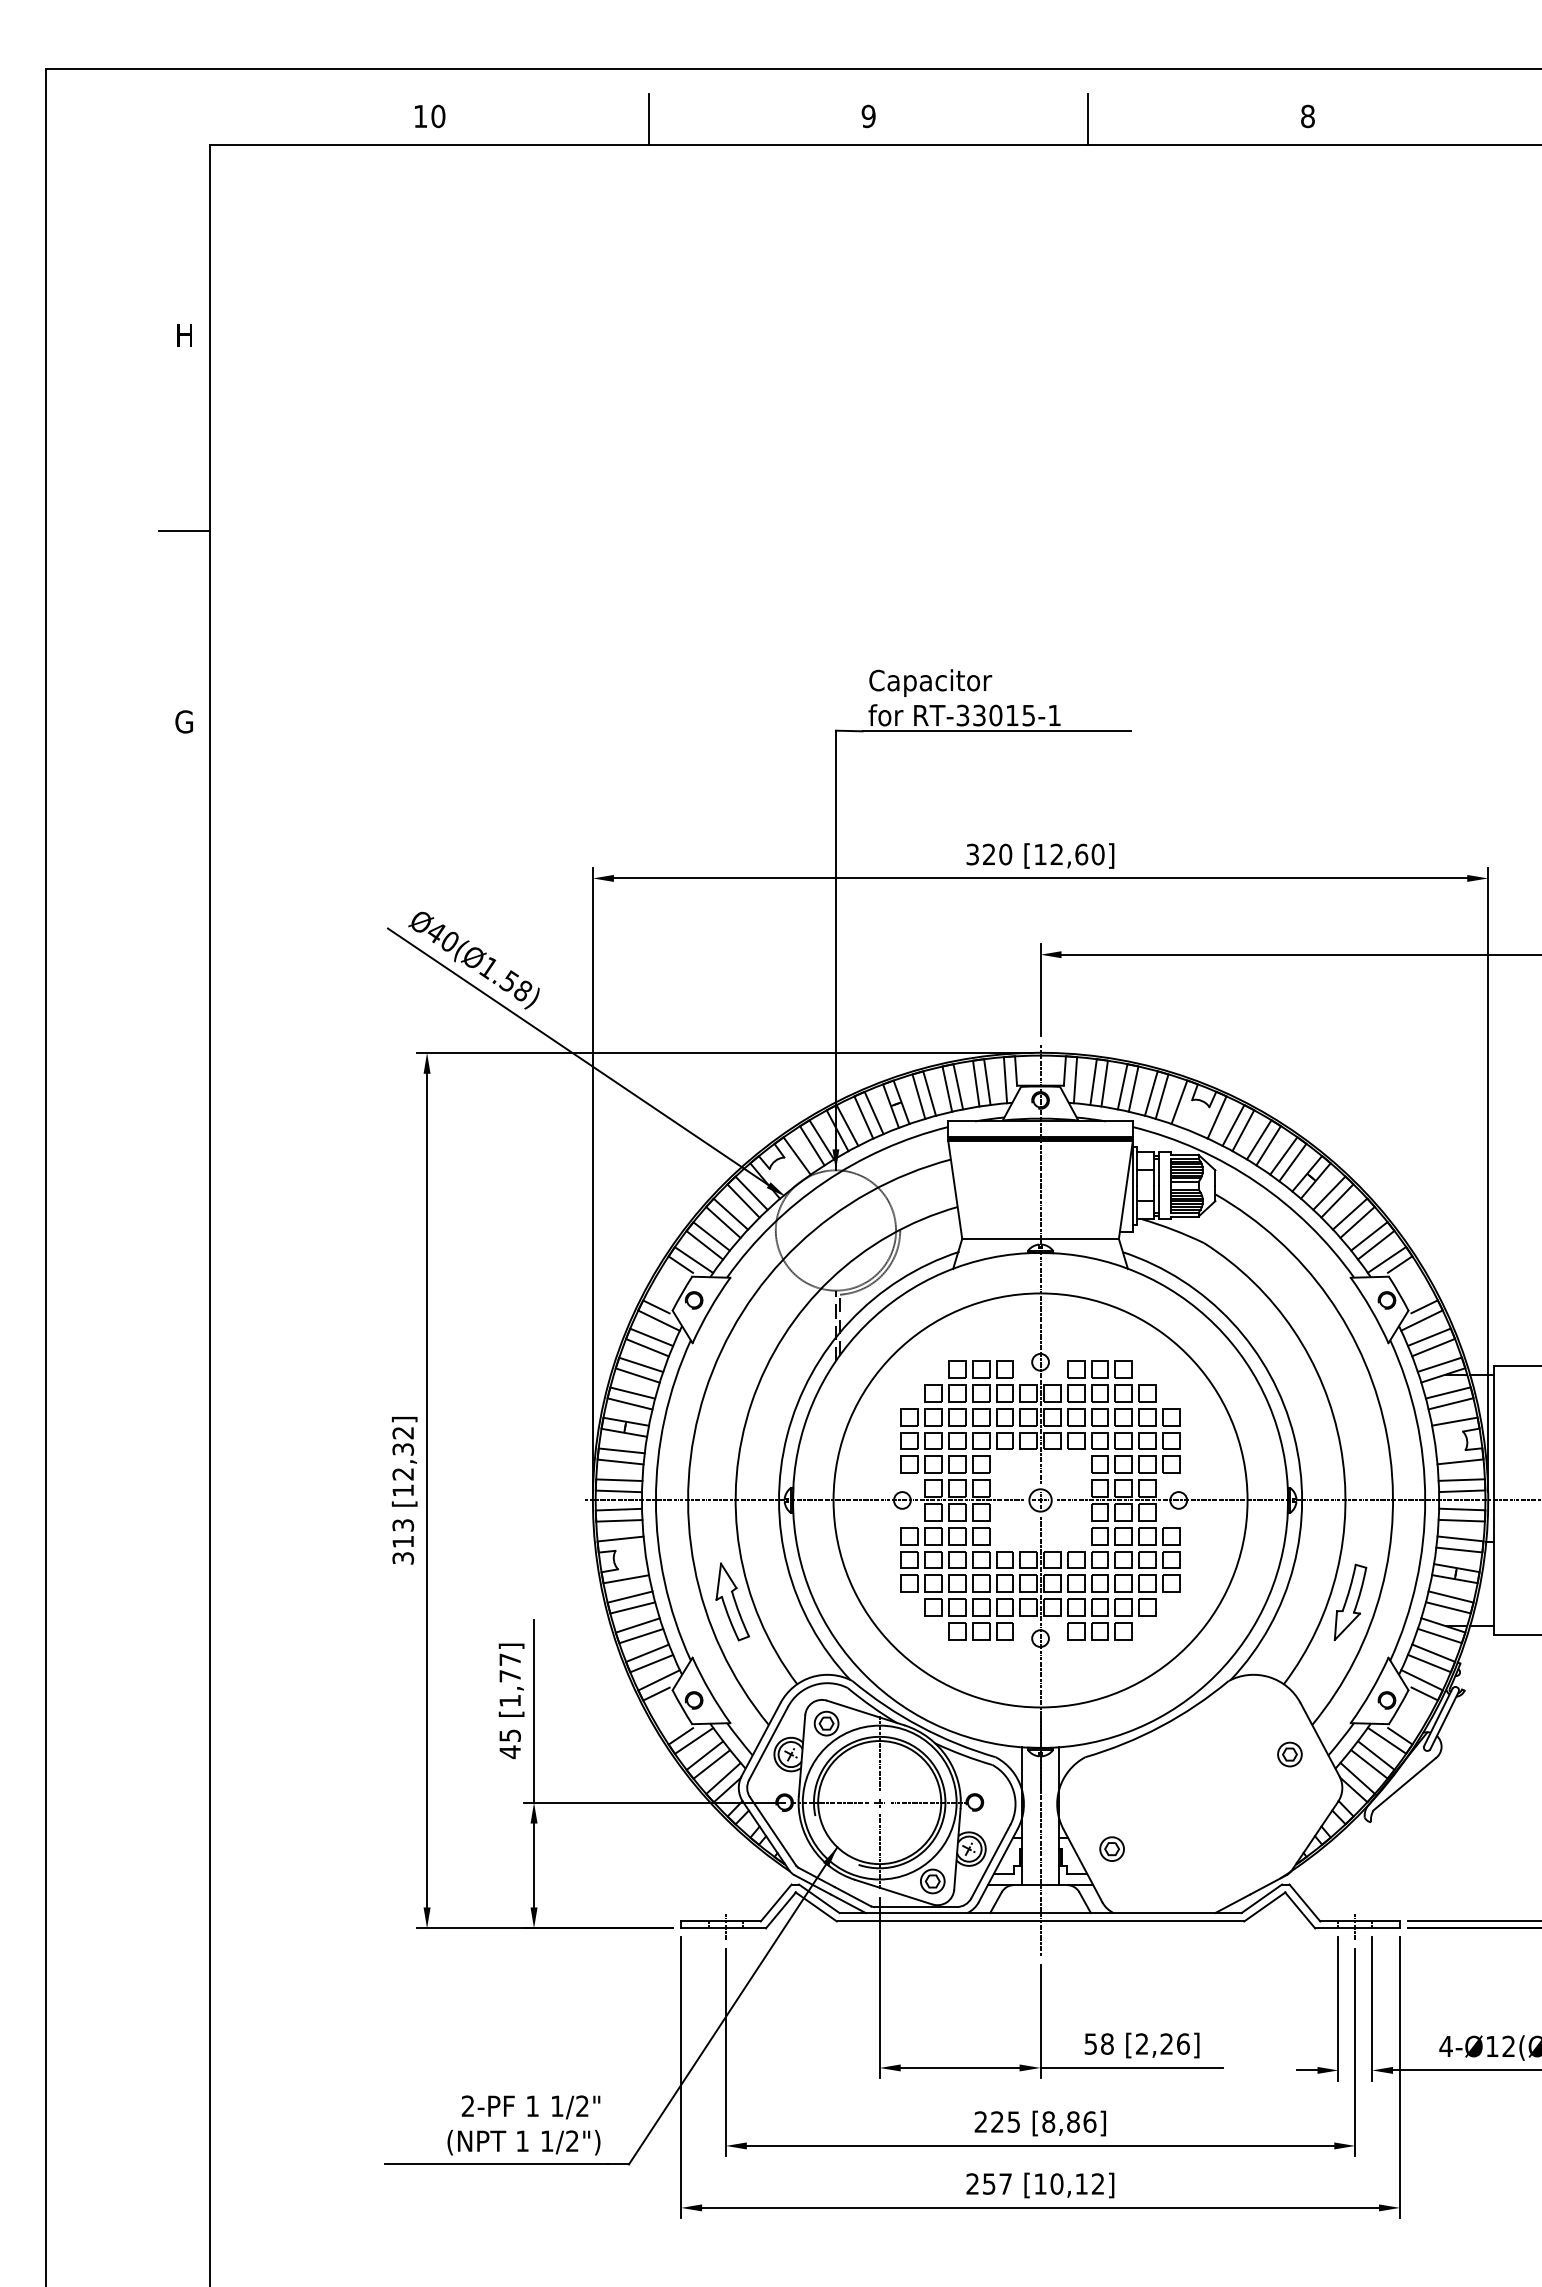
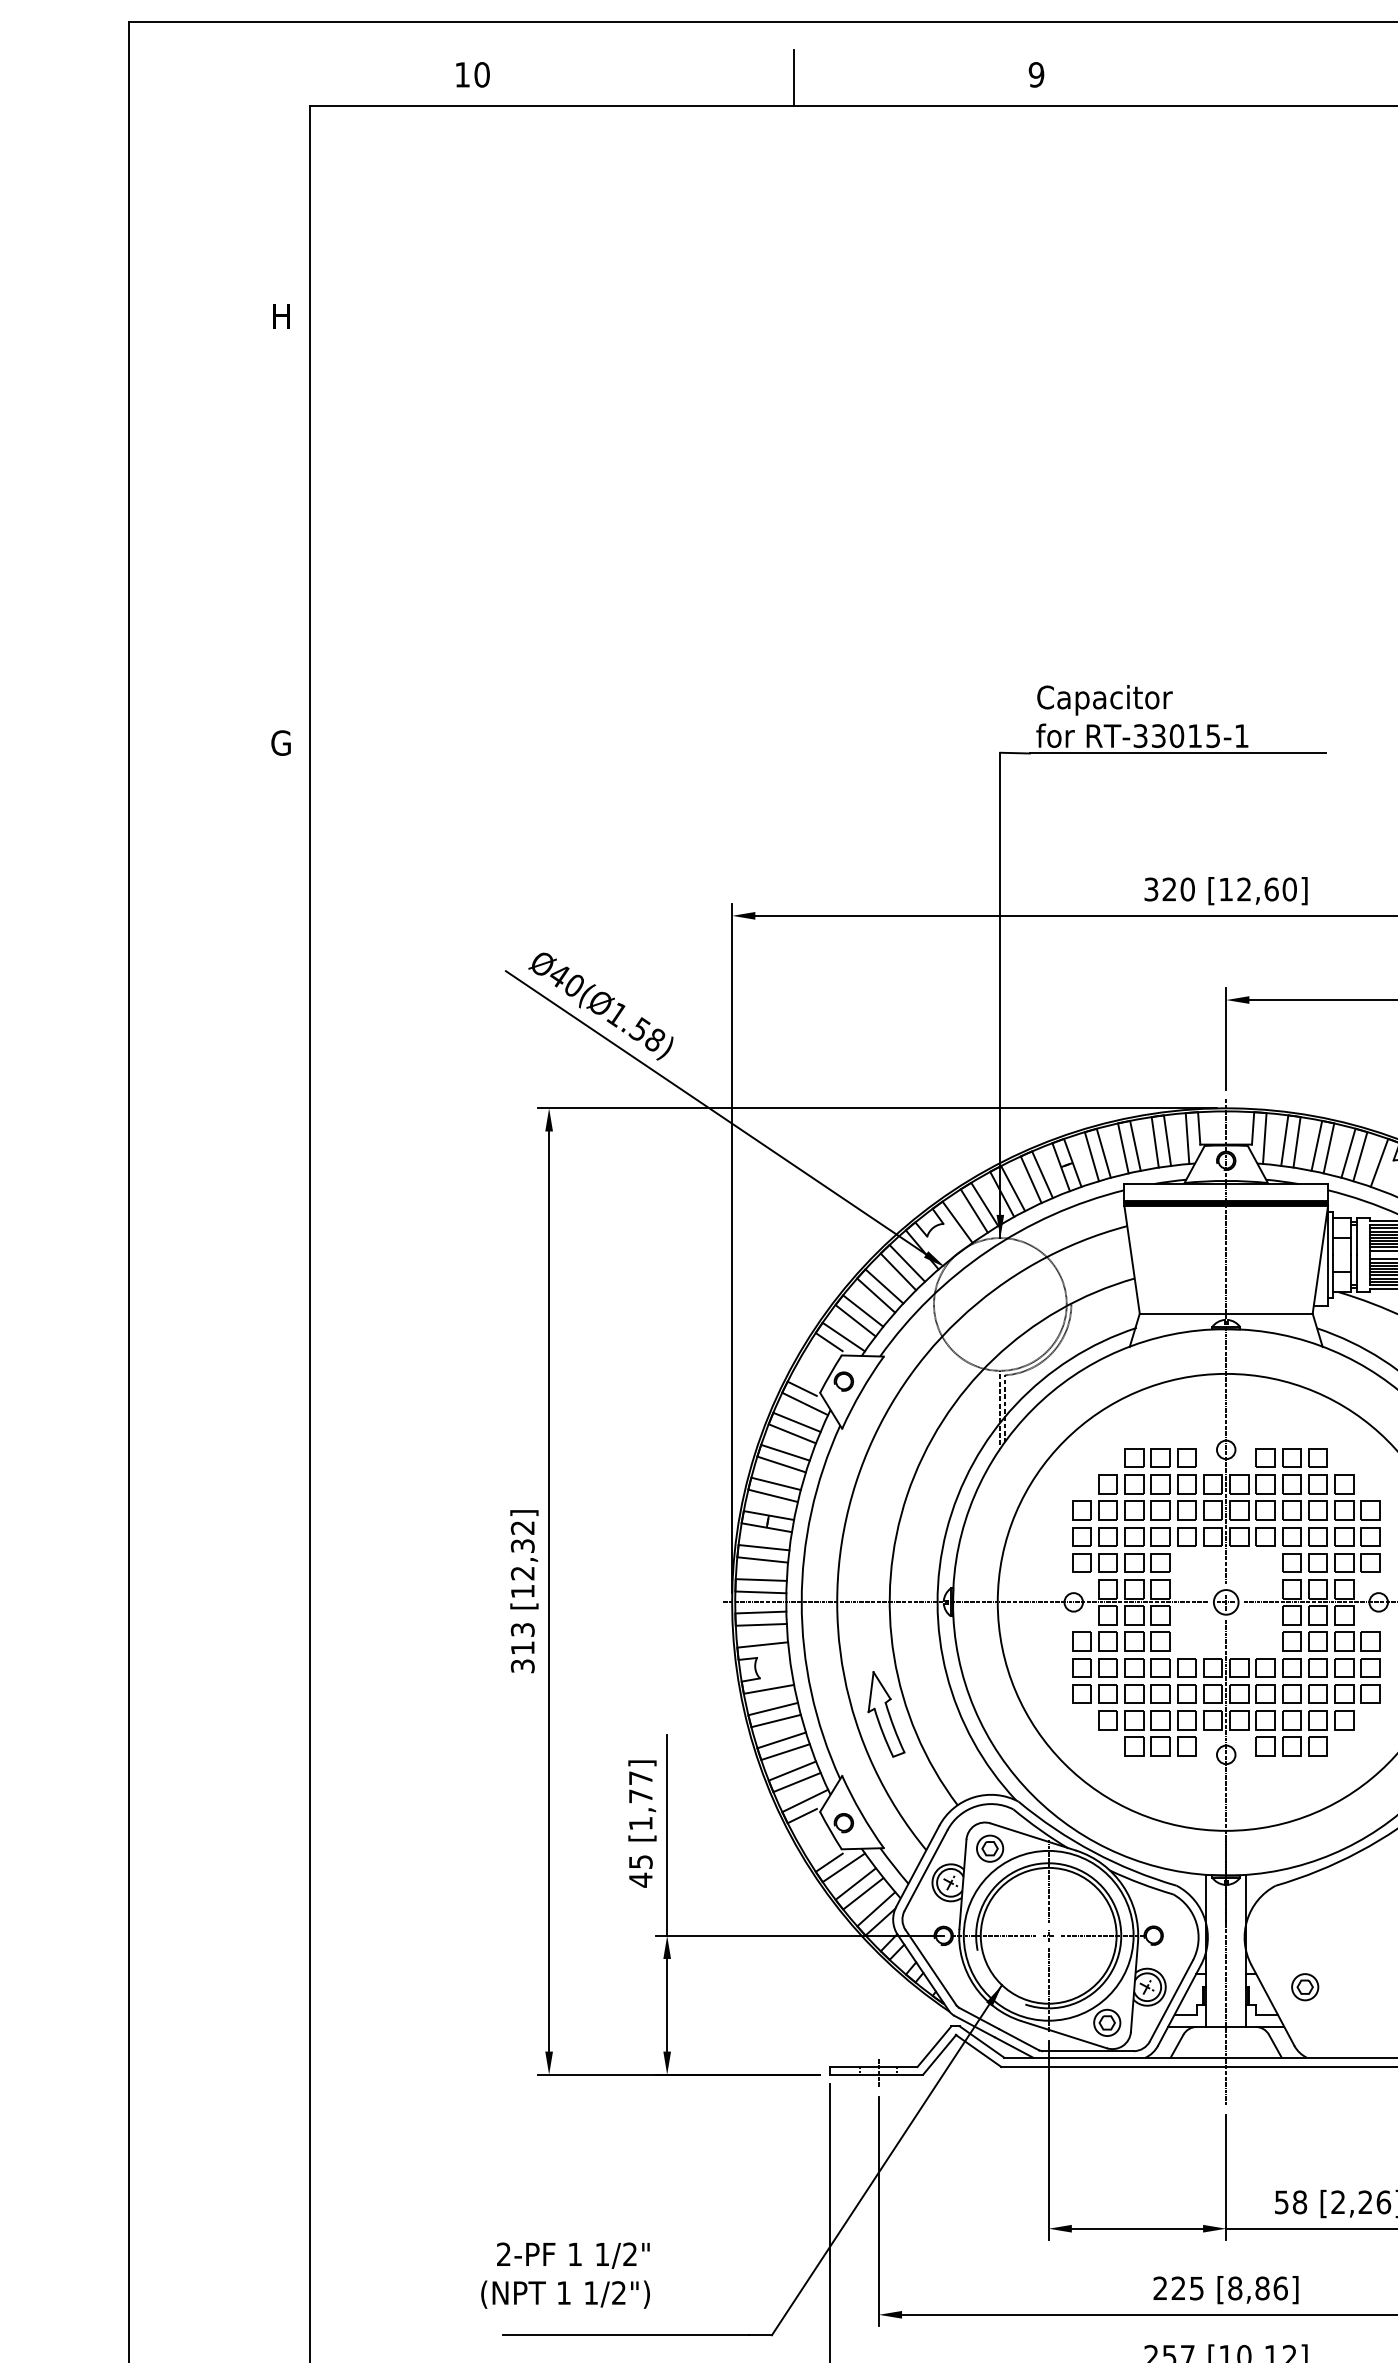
text: (430, 116) -> (473, 74), moved
line: (1088, 118) -> (1279, 77), removed
line: (184, 531) -> (281, 532), removed
text: (523, 2125) -> (565, 2275), moved

